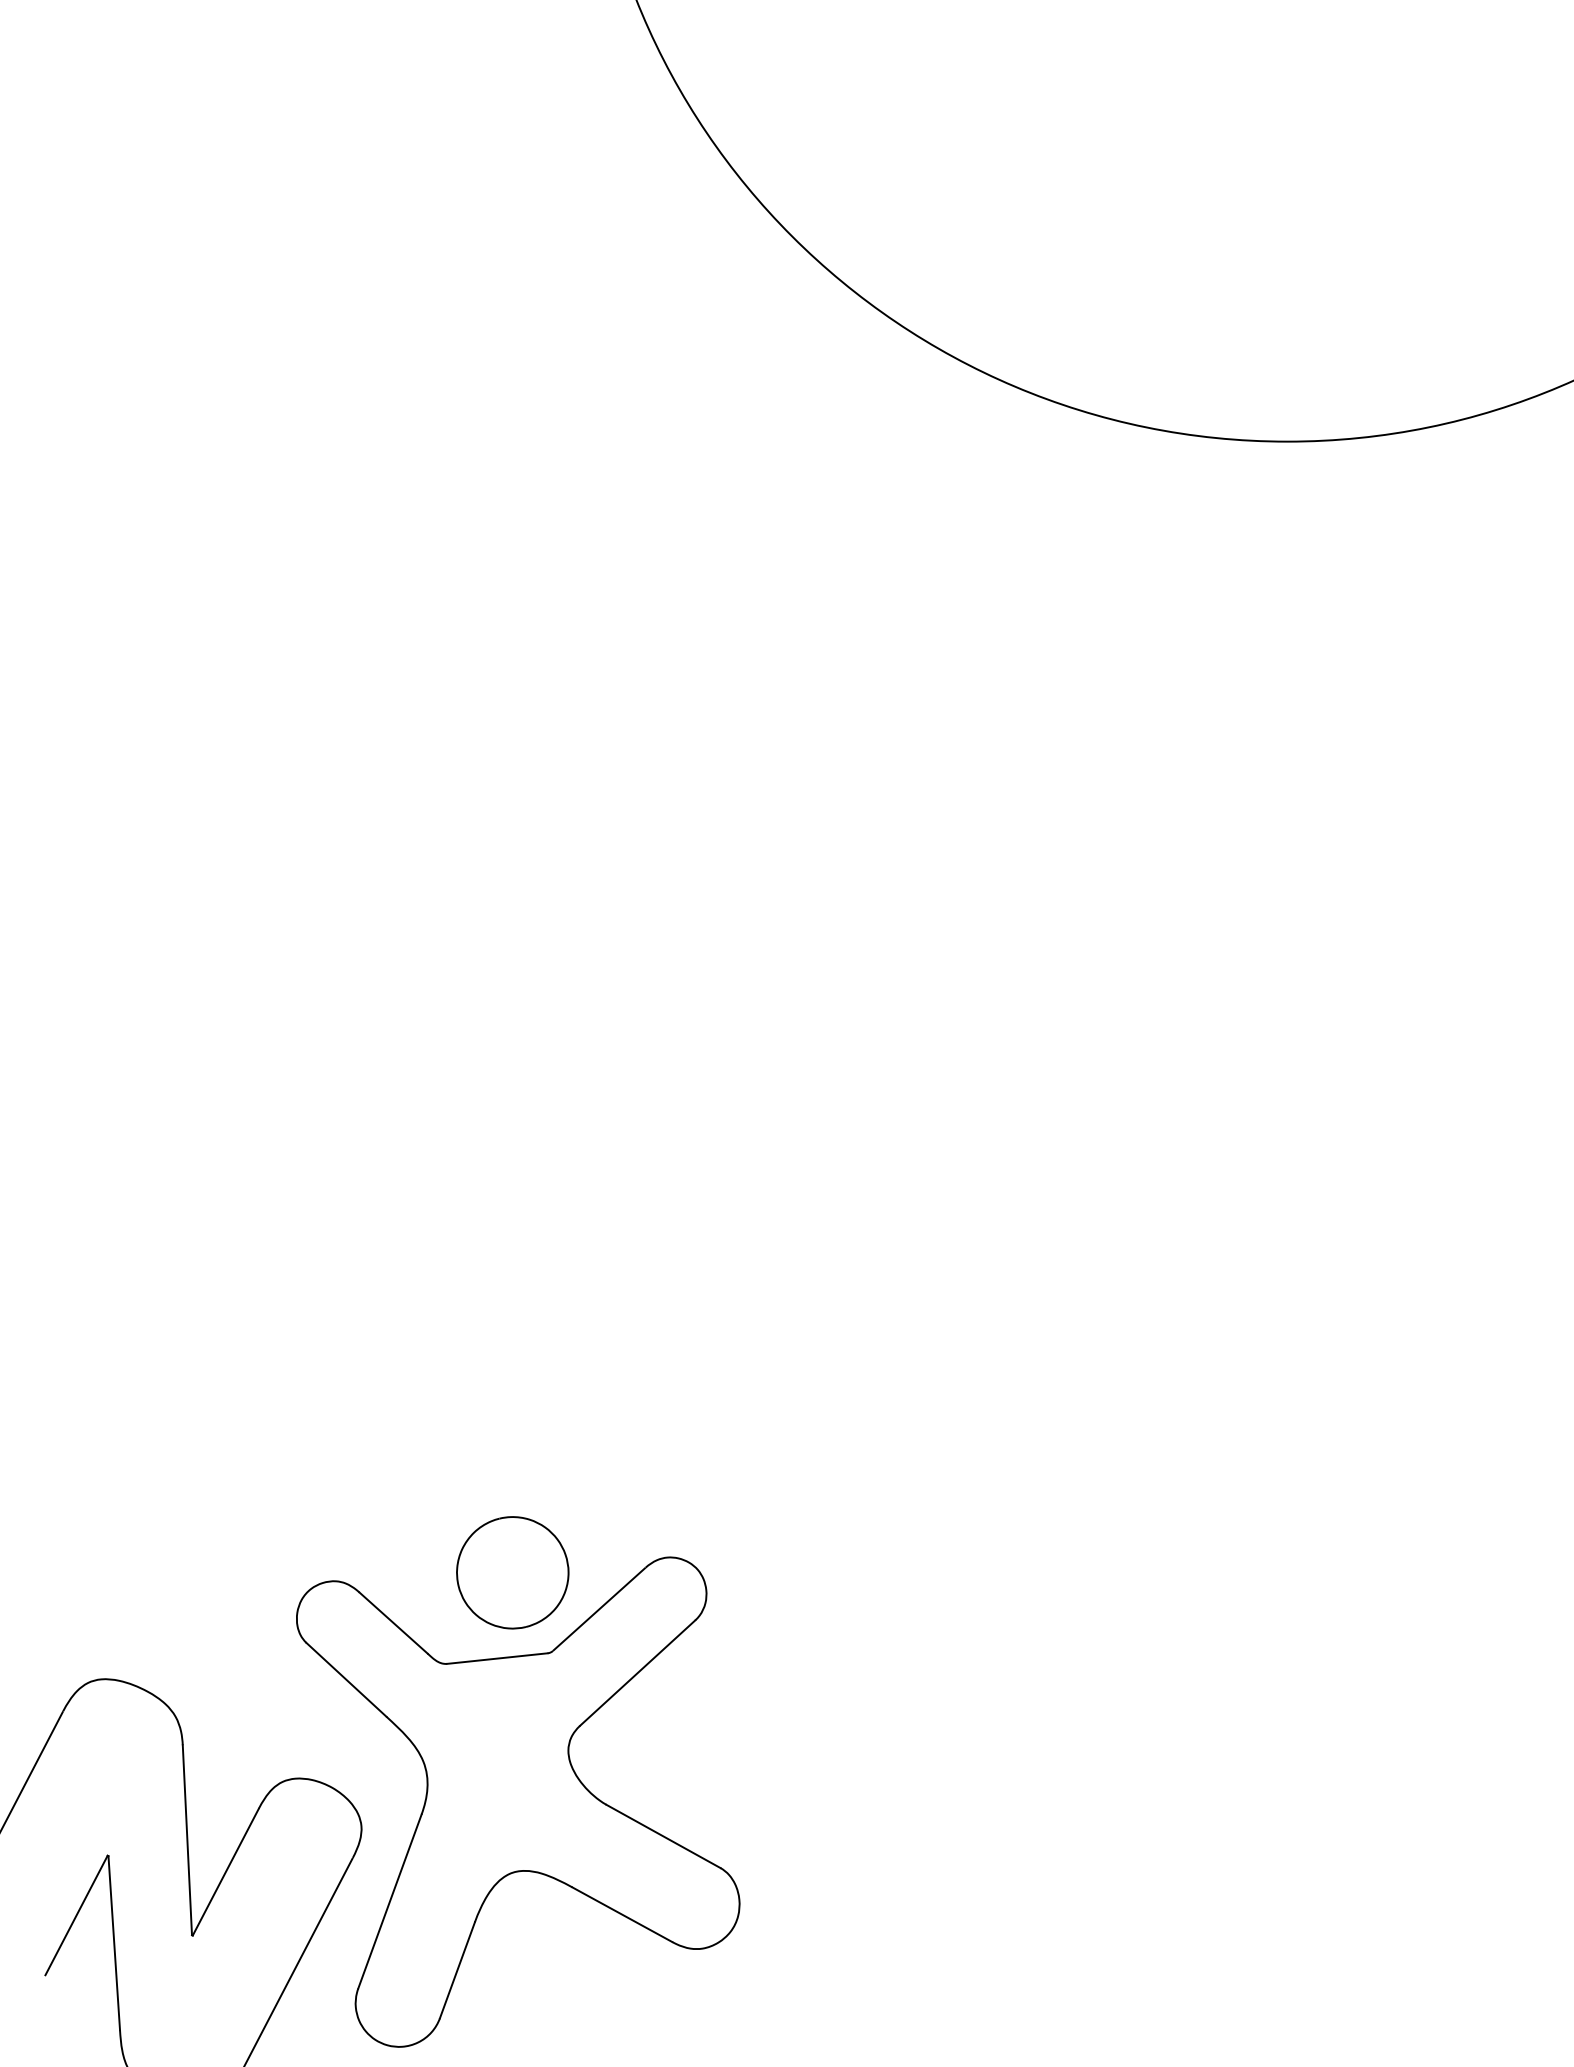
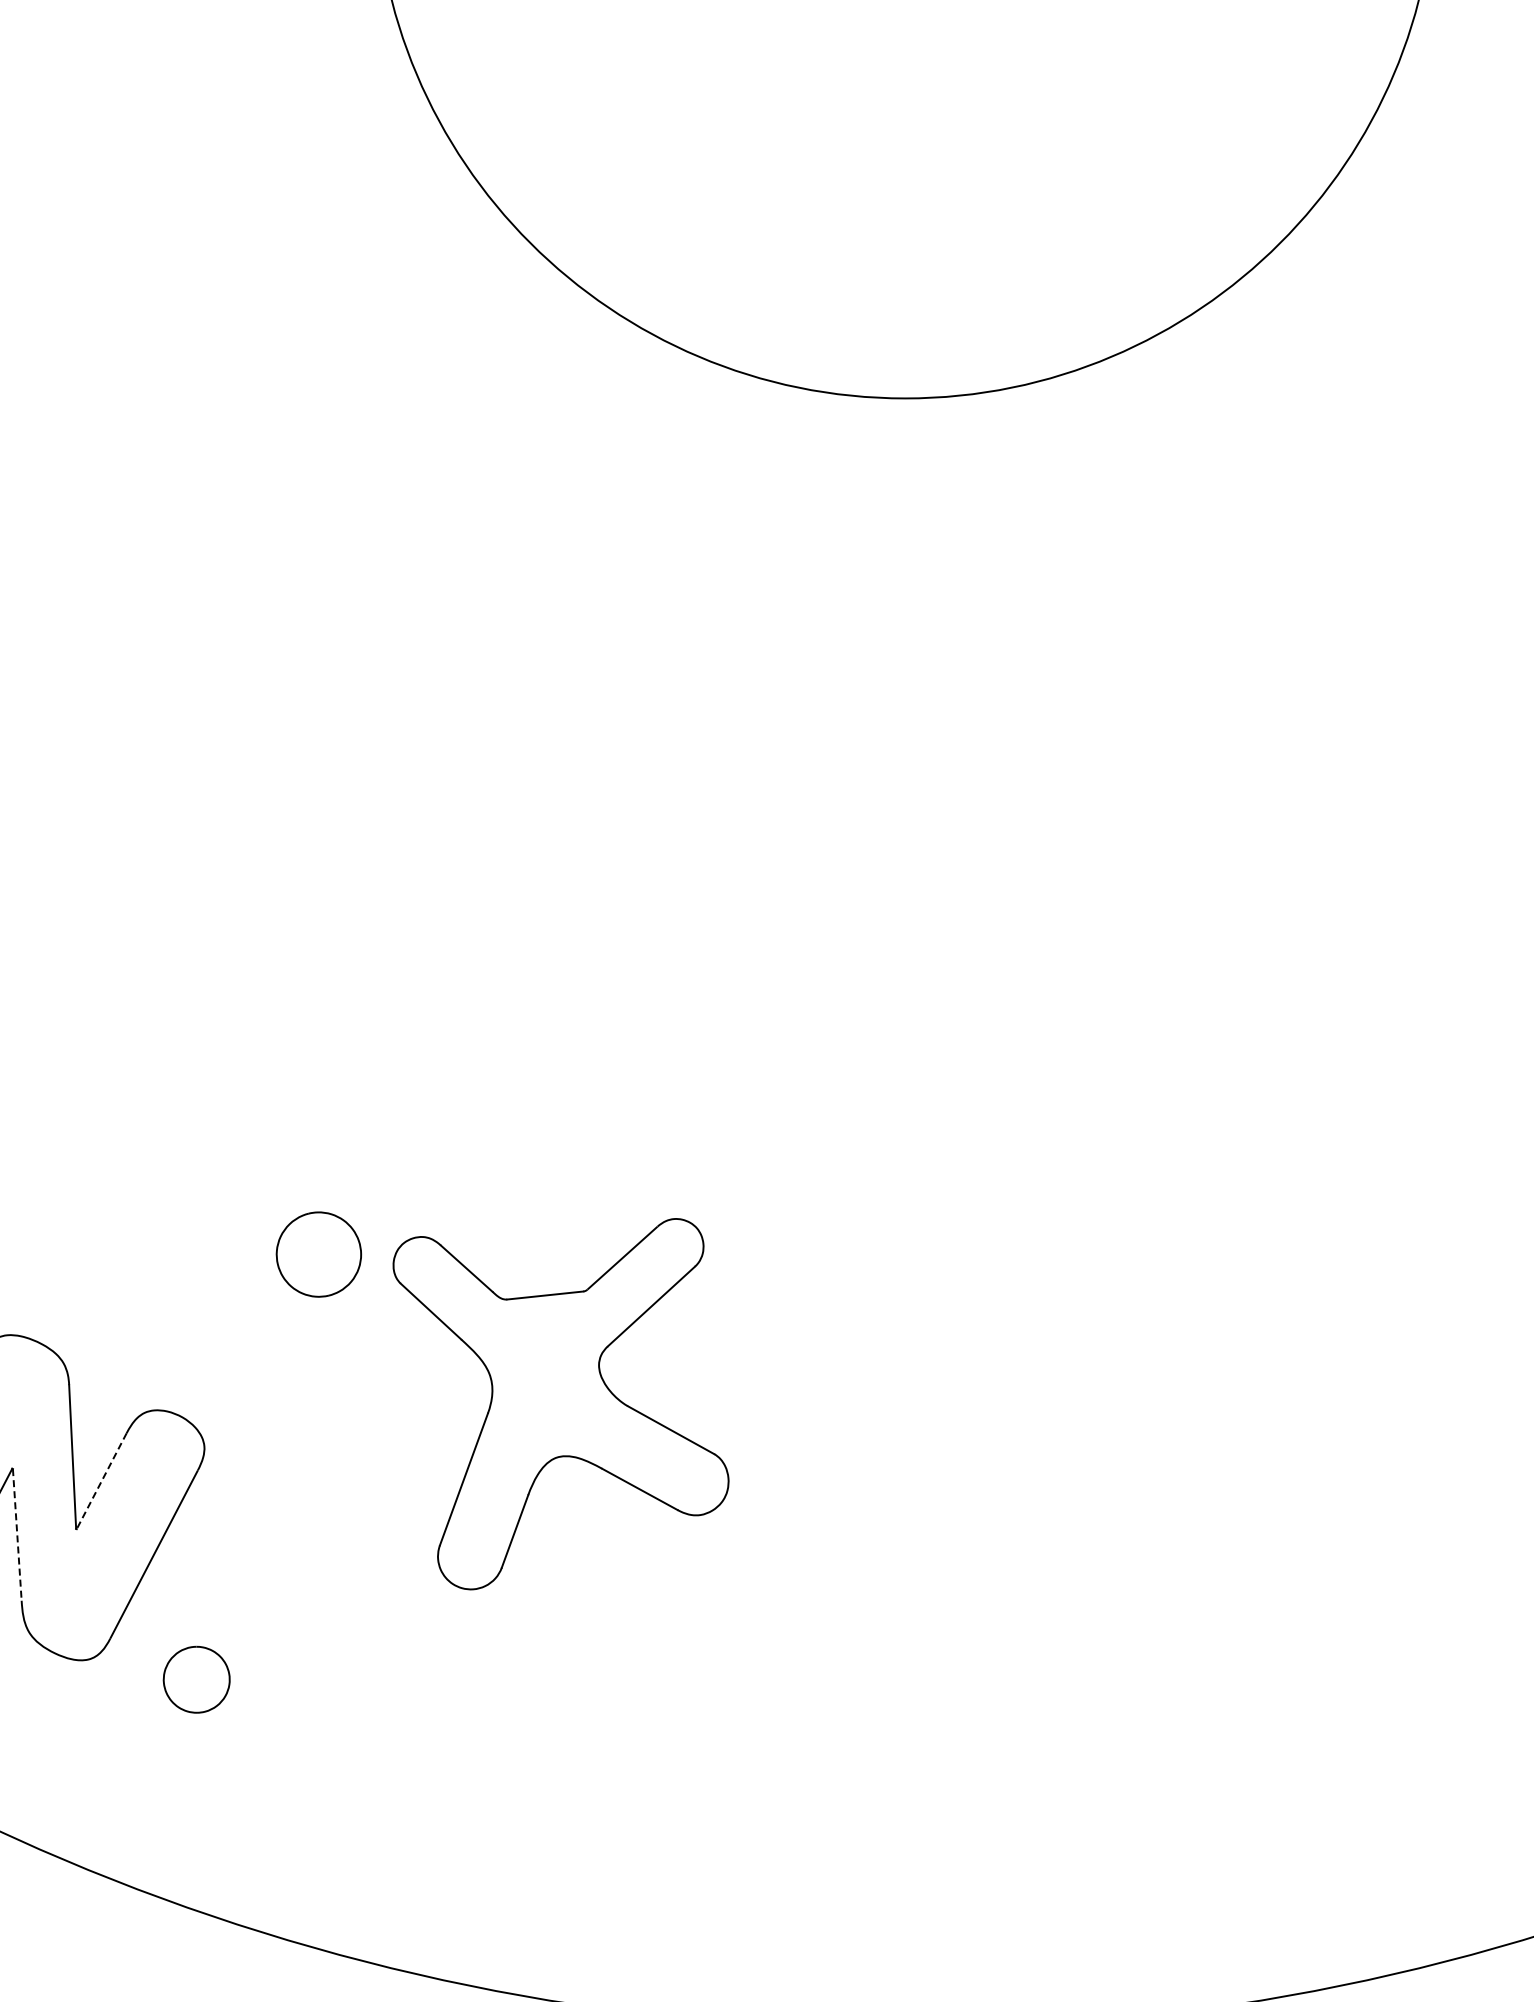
part: (517, 1802) -> (560, 1404), moved
line: (225, 1872) -> (101, 1481), solid -> dashed
line: (114, 1942) -> (17, 1534), solid -> dashed

